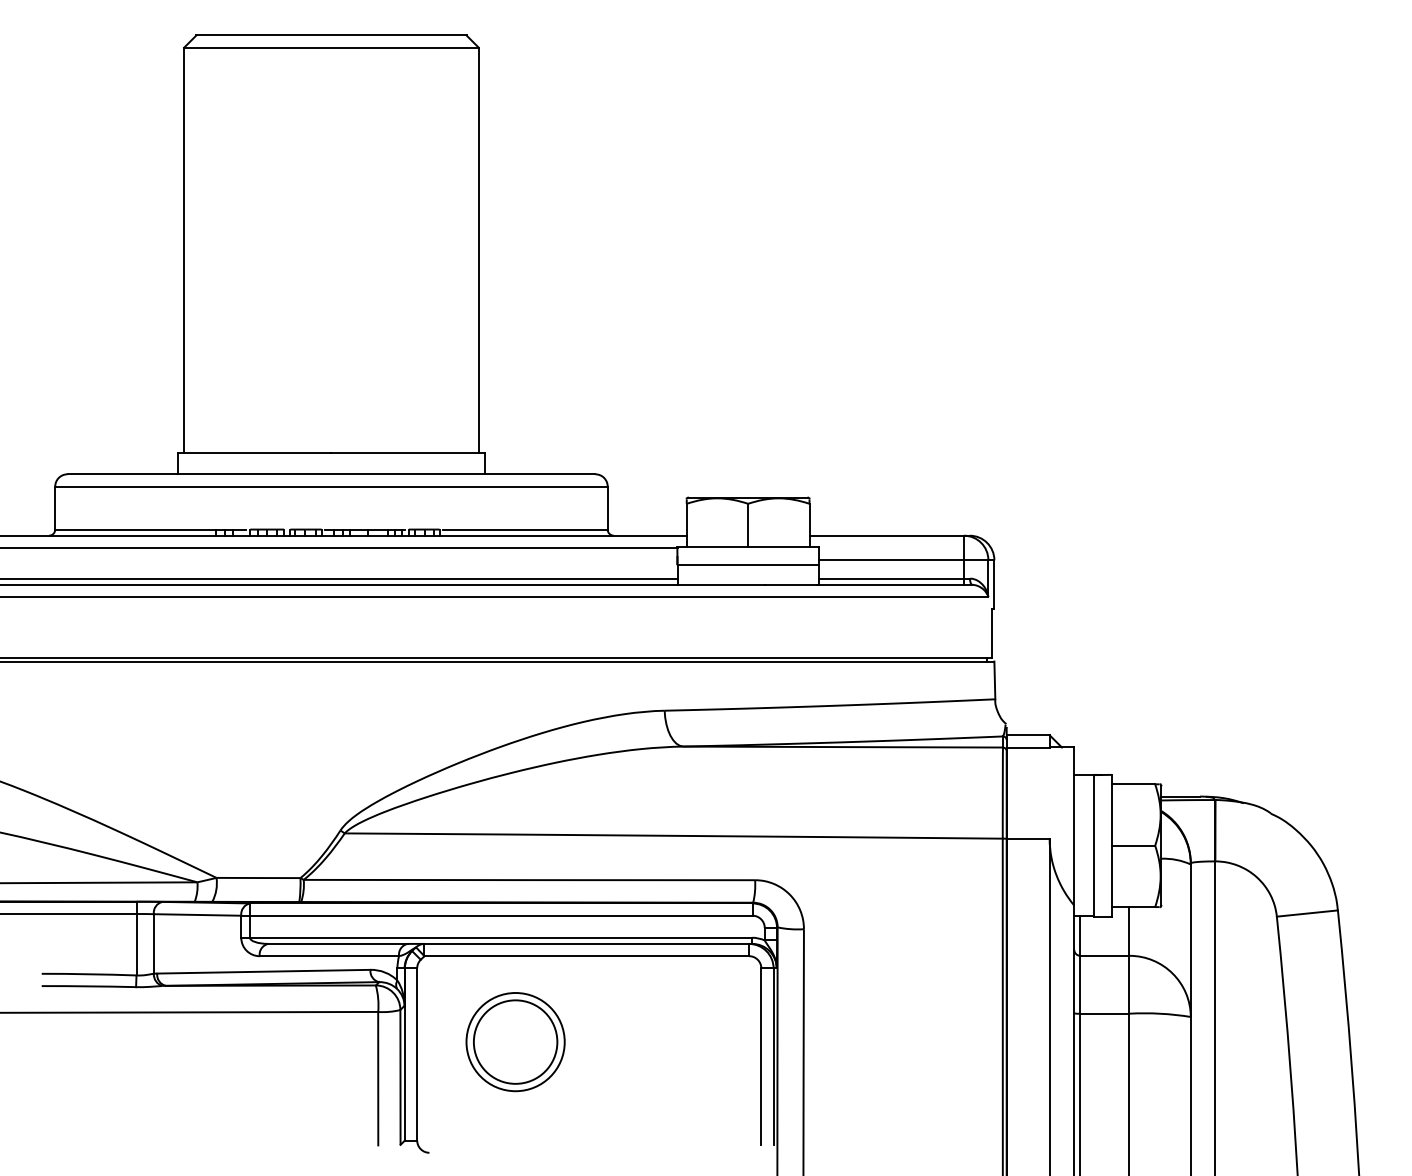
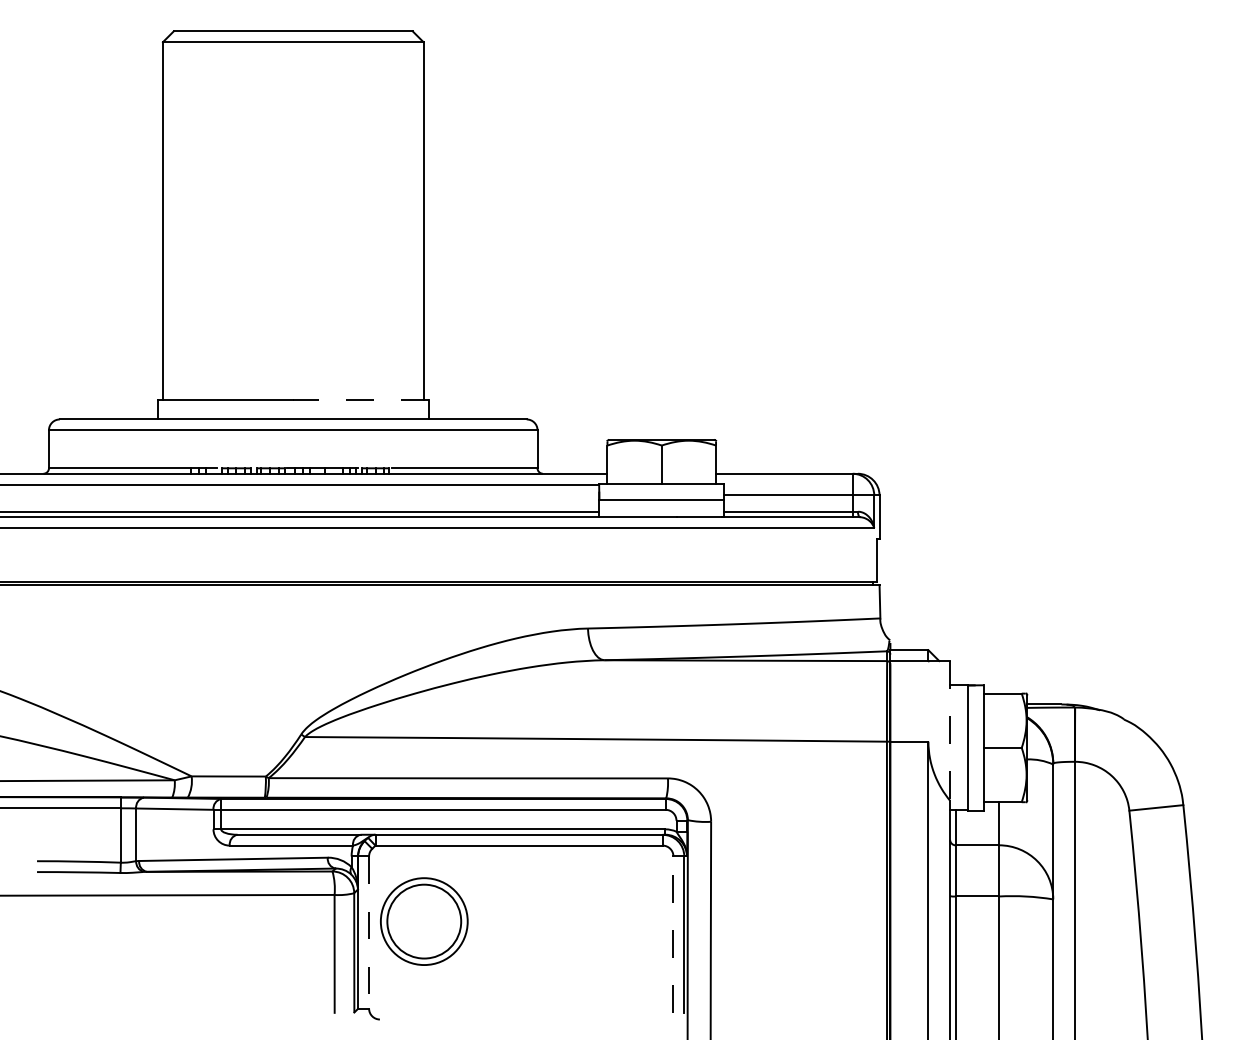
line: (408, 452) -> (361, 400), solid -> dashed
line: (1074, 826) -> (950, 730), solid -> dashed
part: (515, 1042) -> (424, 921), moved
line: (417, 1055) -> (369, 933), solid -> dashed
line: (761, 1056) -> (673, 934), solid -> dashed

